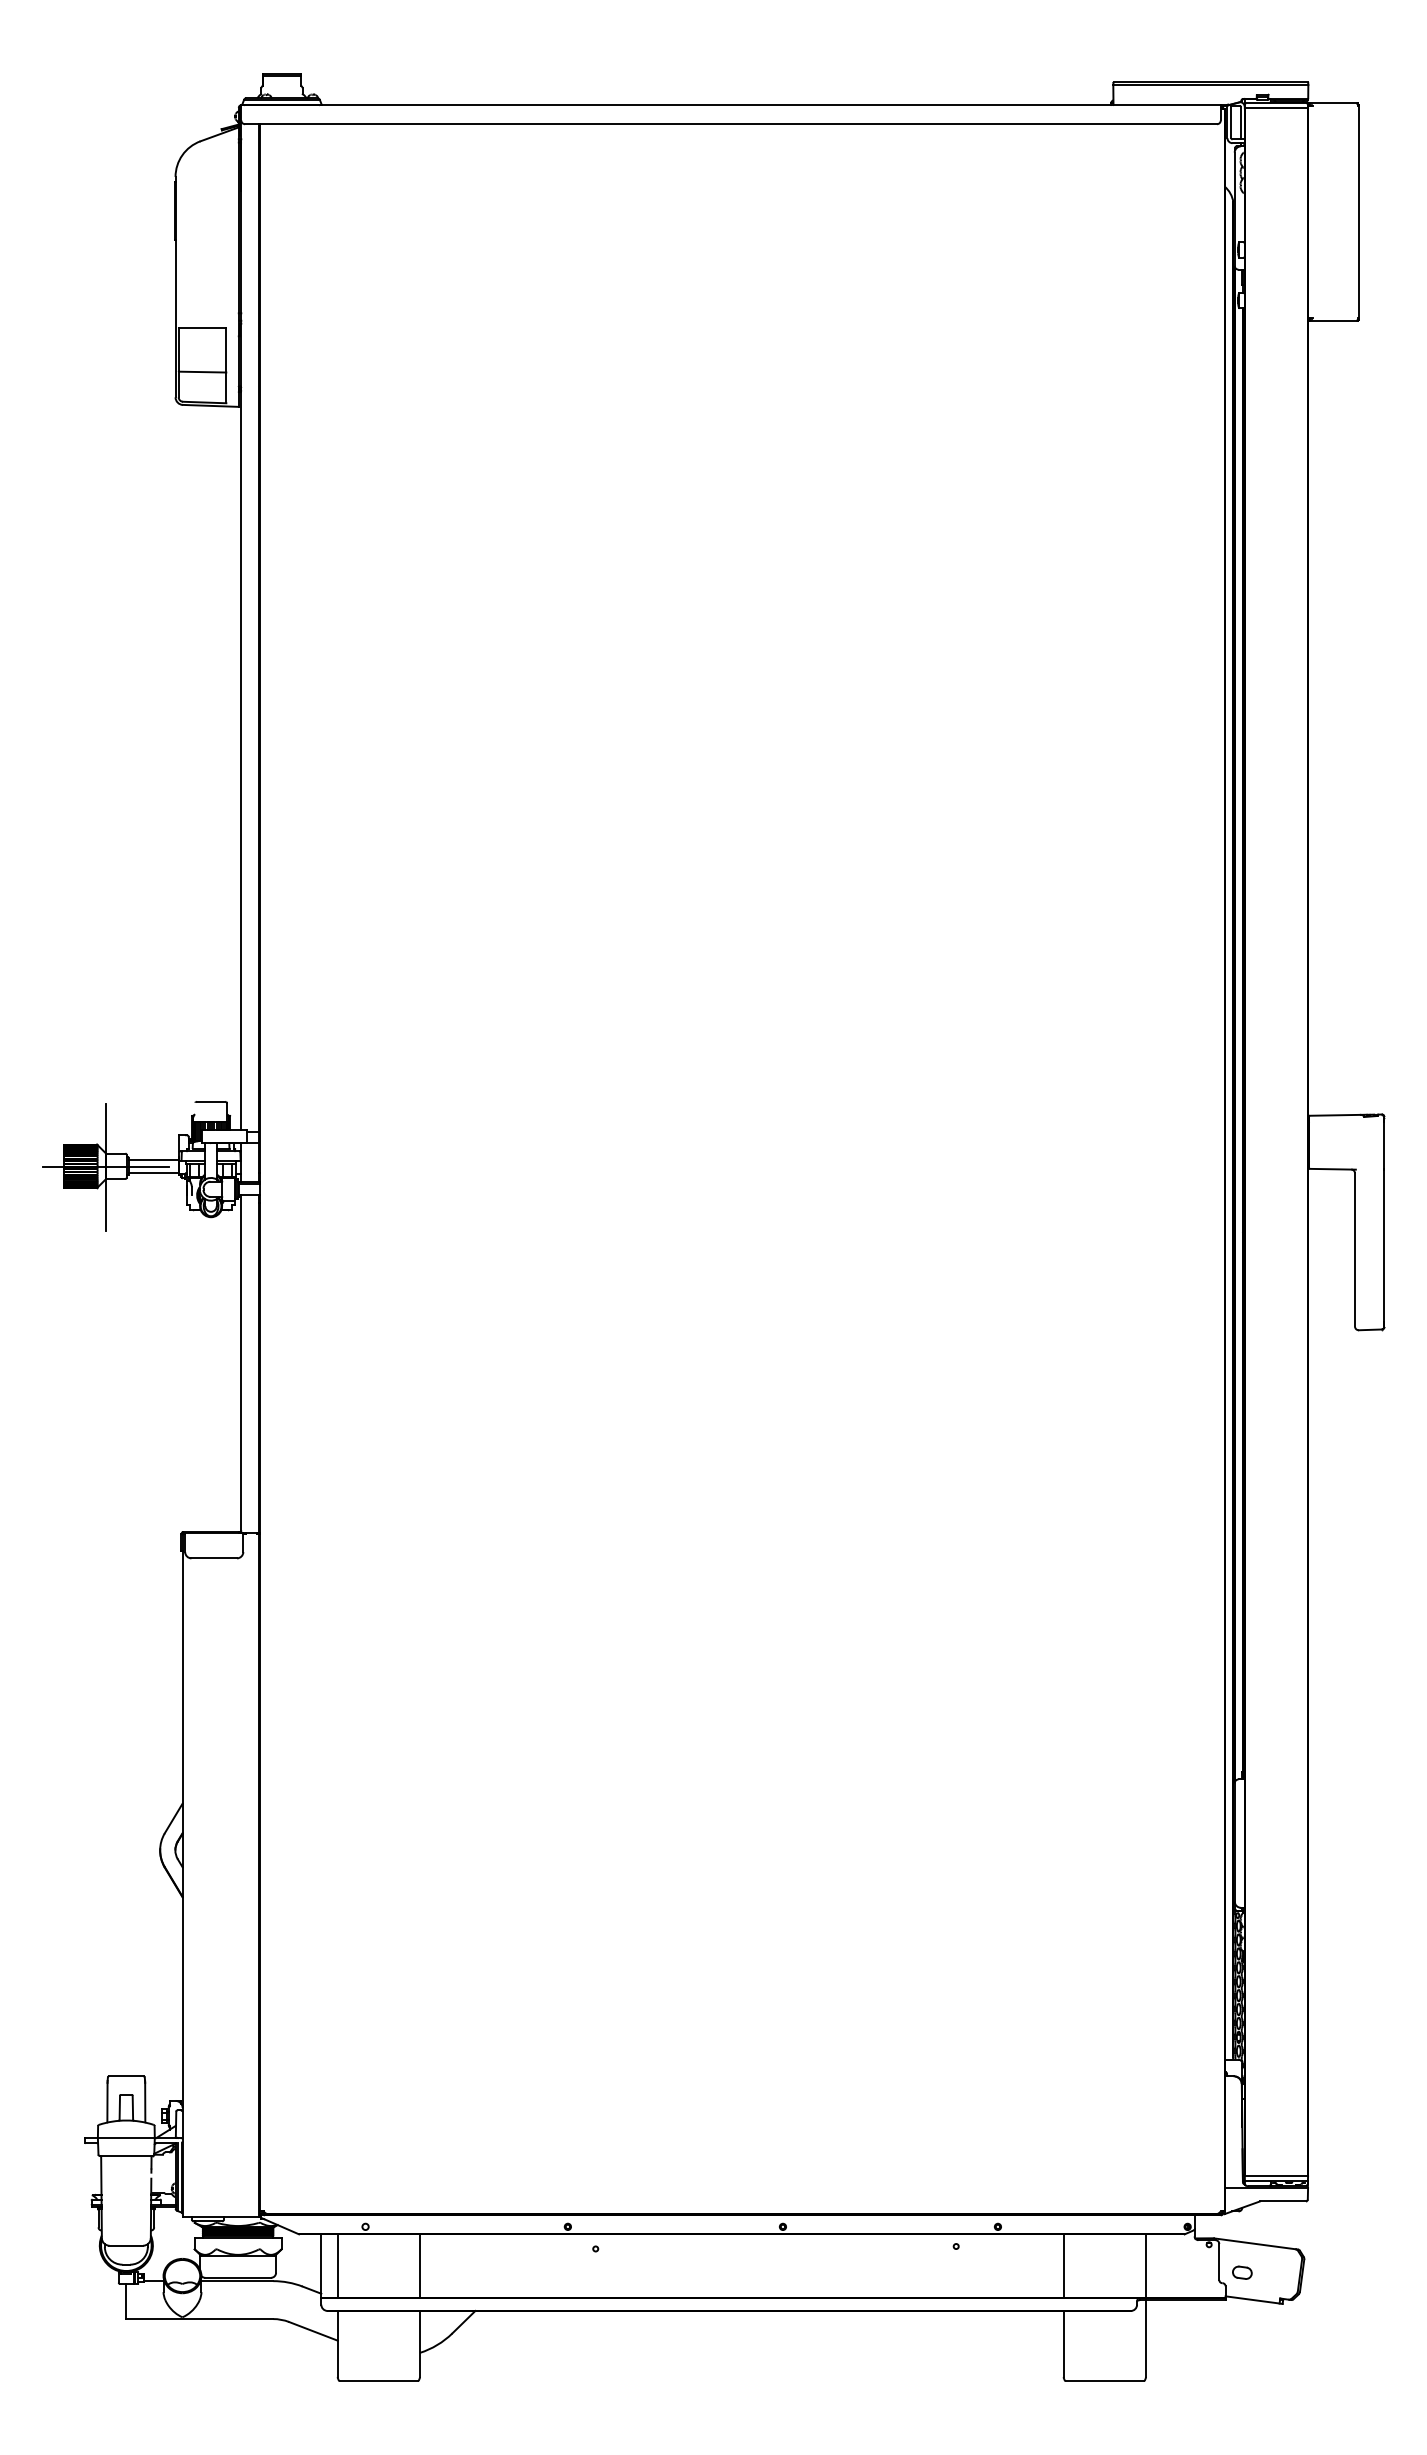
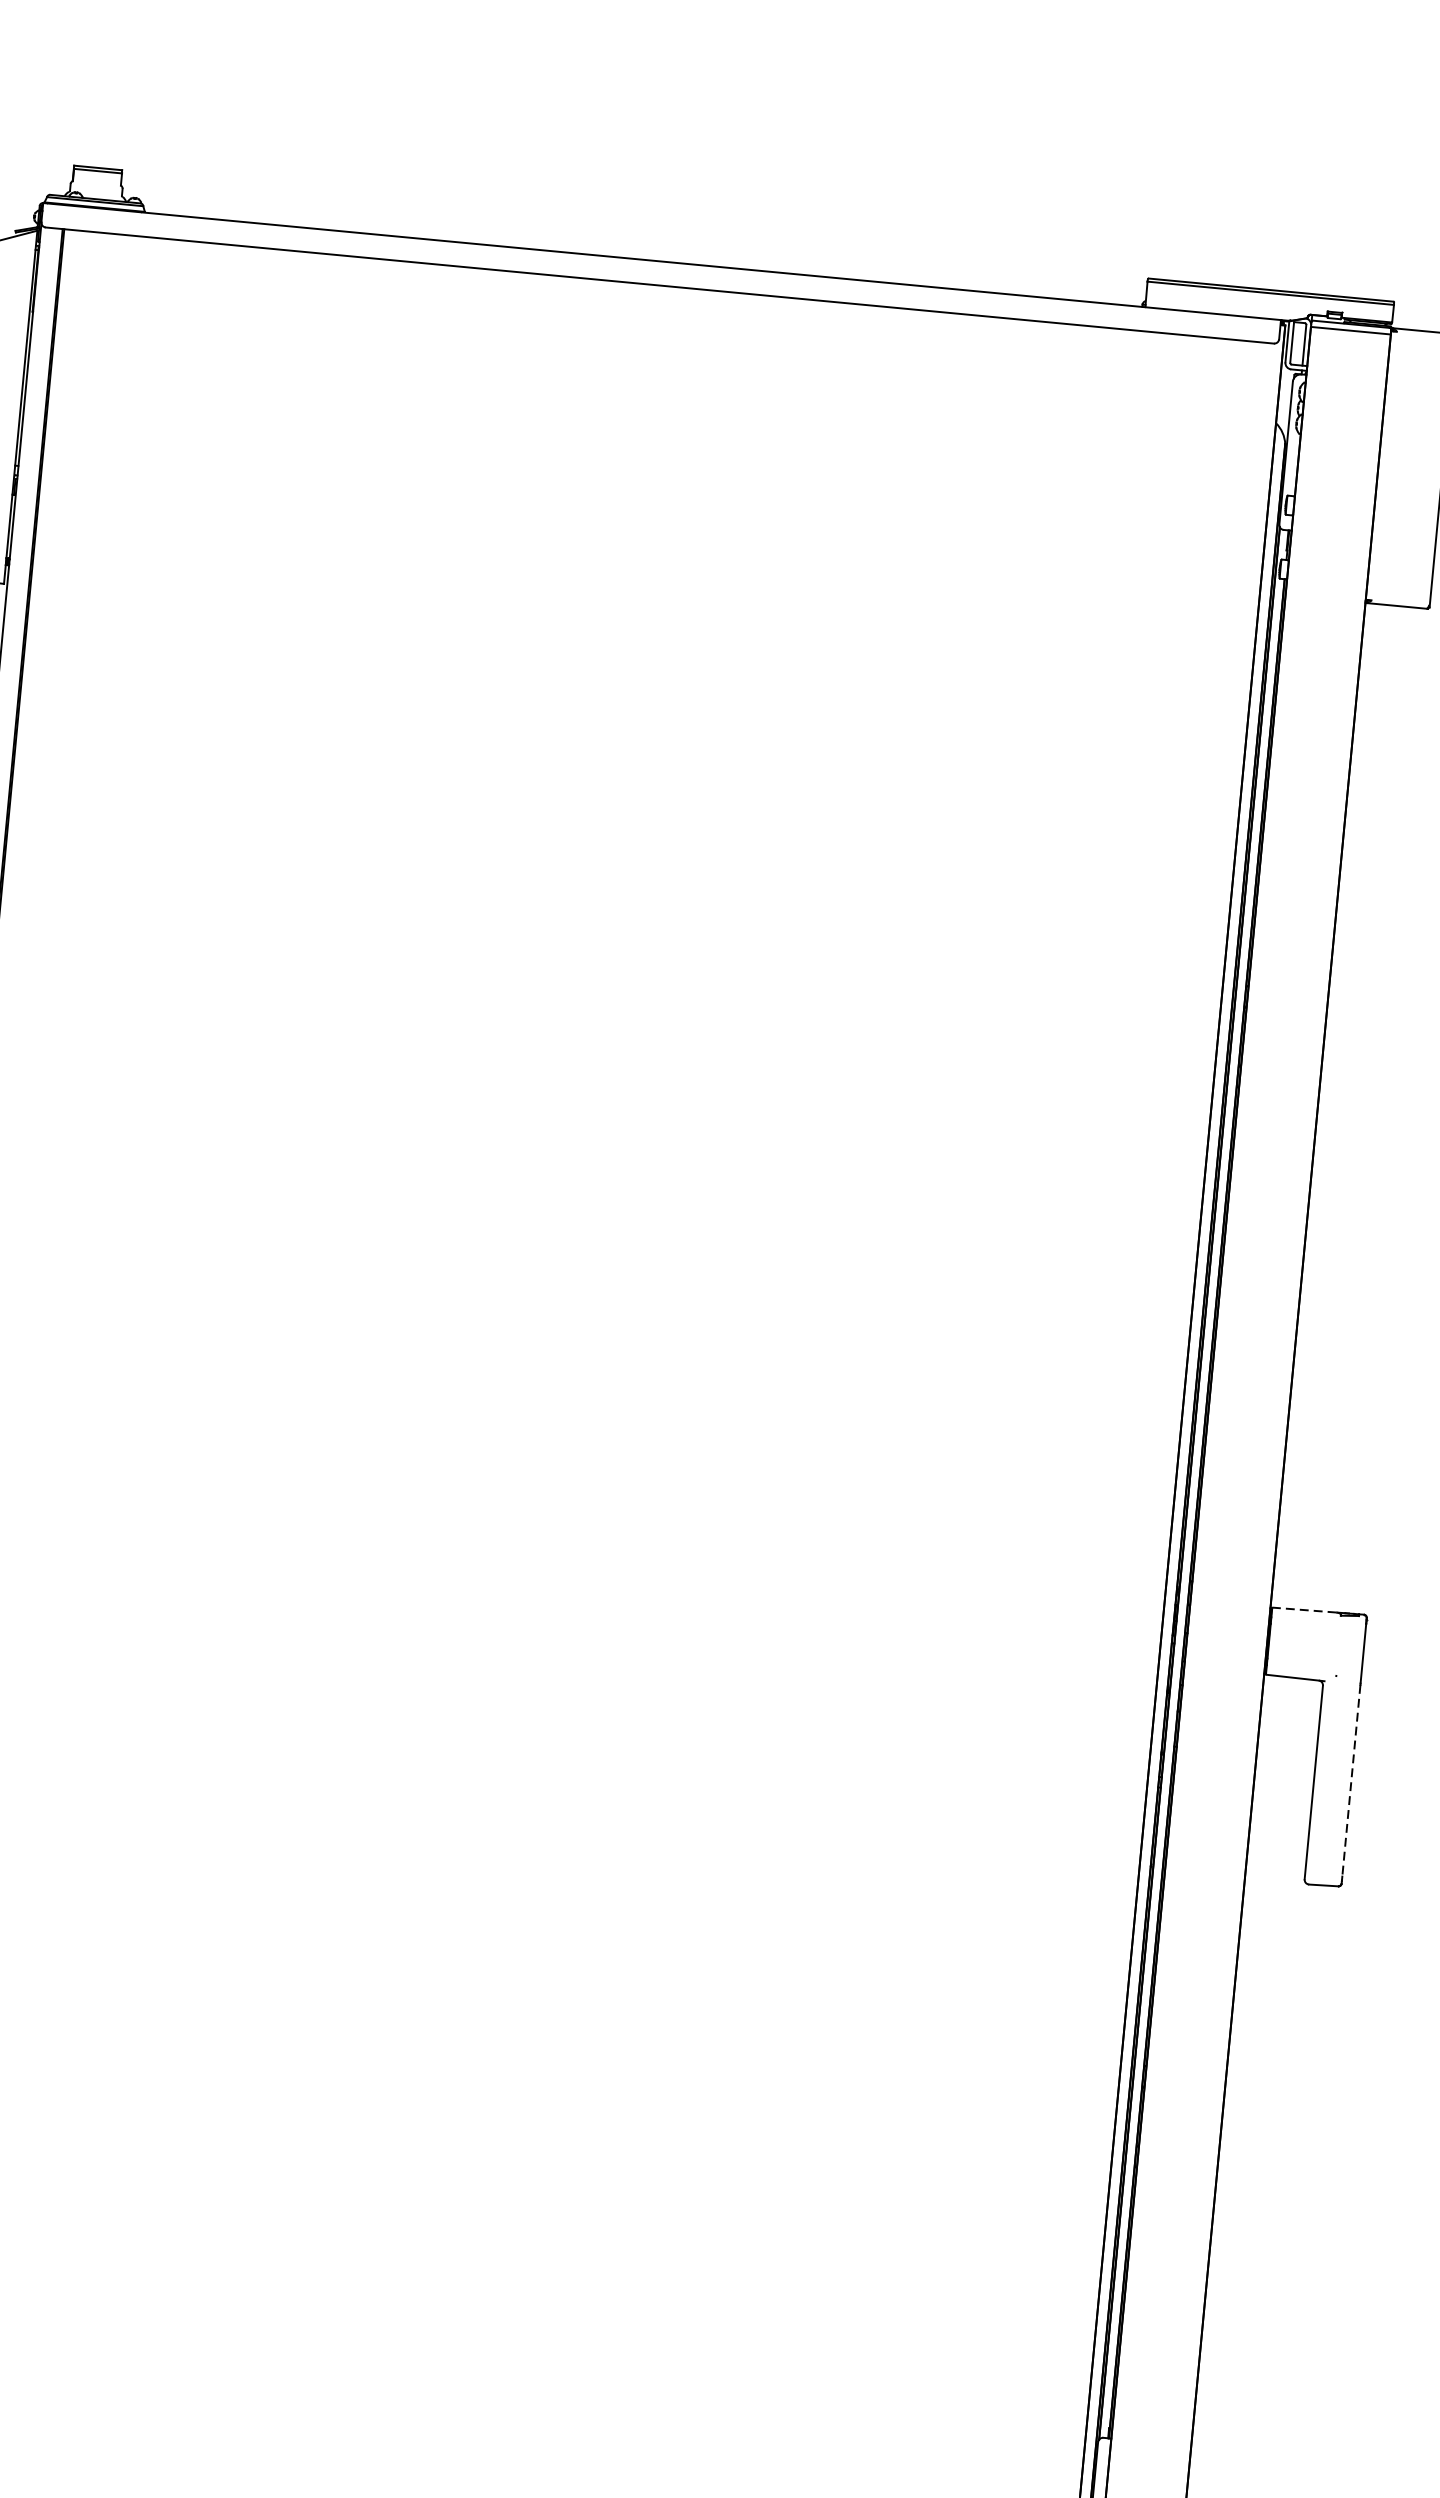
line: (1334, 1115) -> (1303, 1610), solid -> dashed
line: (1384, 1247) -> (1351, 1783), solid -> dashed

